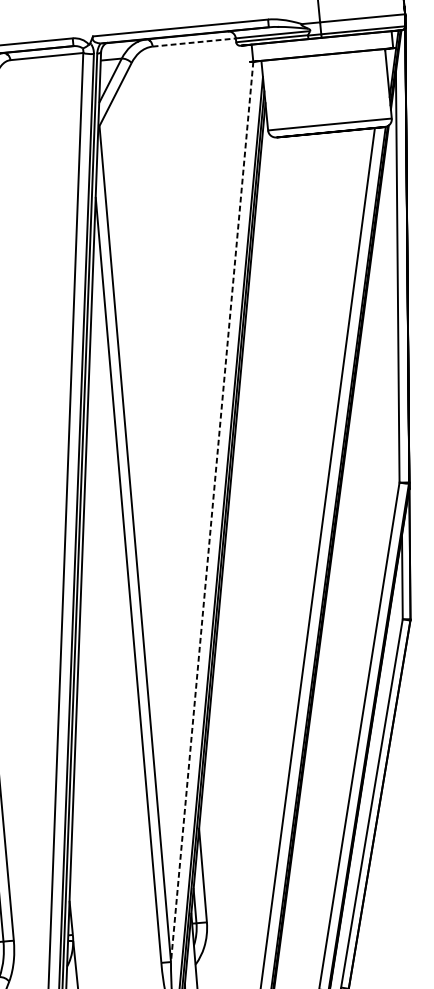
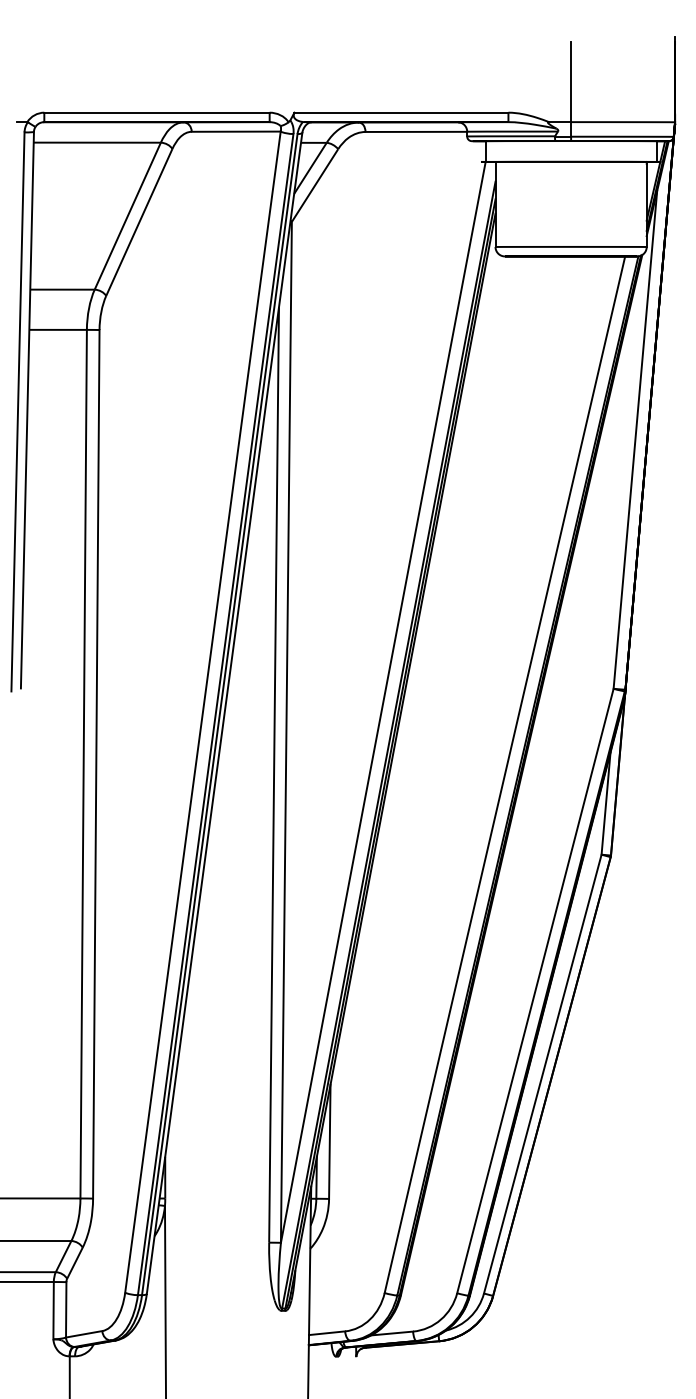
line: (194, 42) -> (416, 131), dashed -> solid
line: (212, 511) -> (383, 702), dashed -> solid

